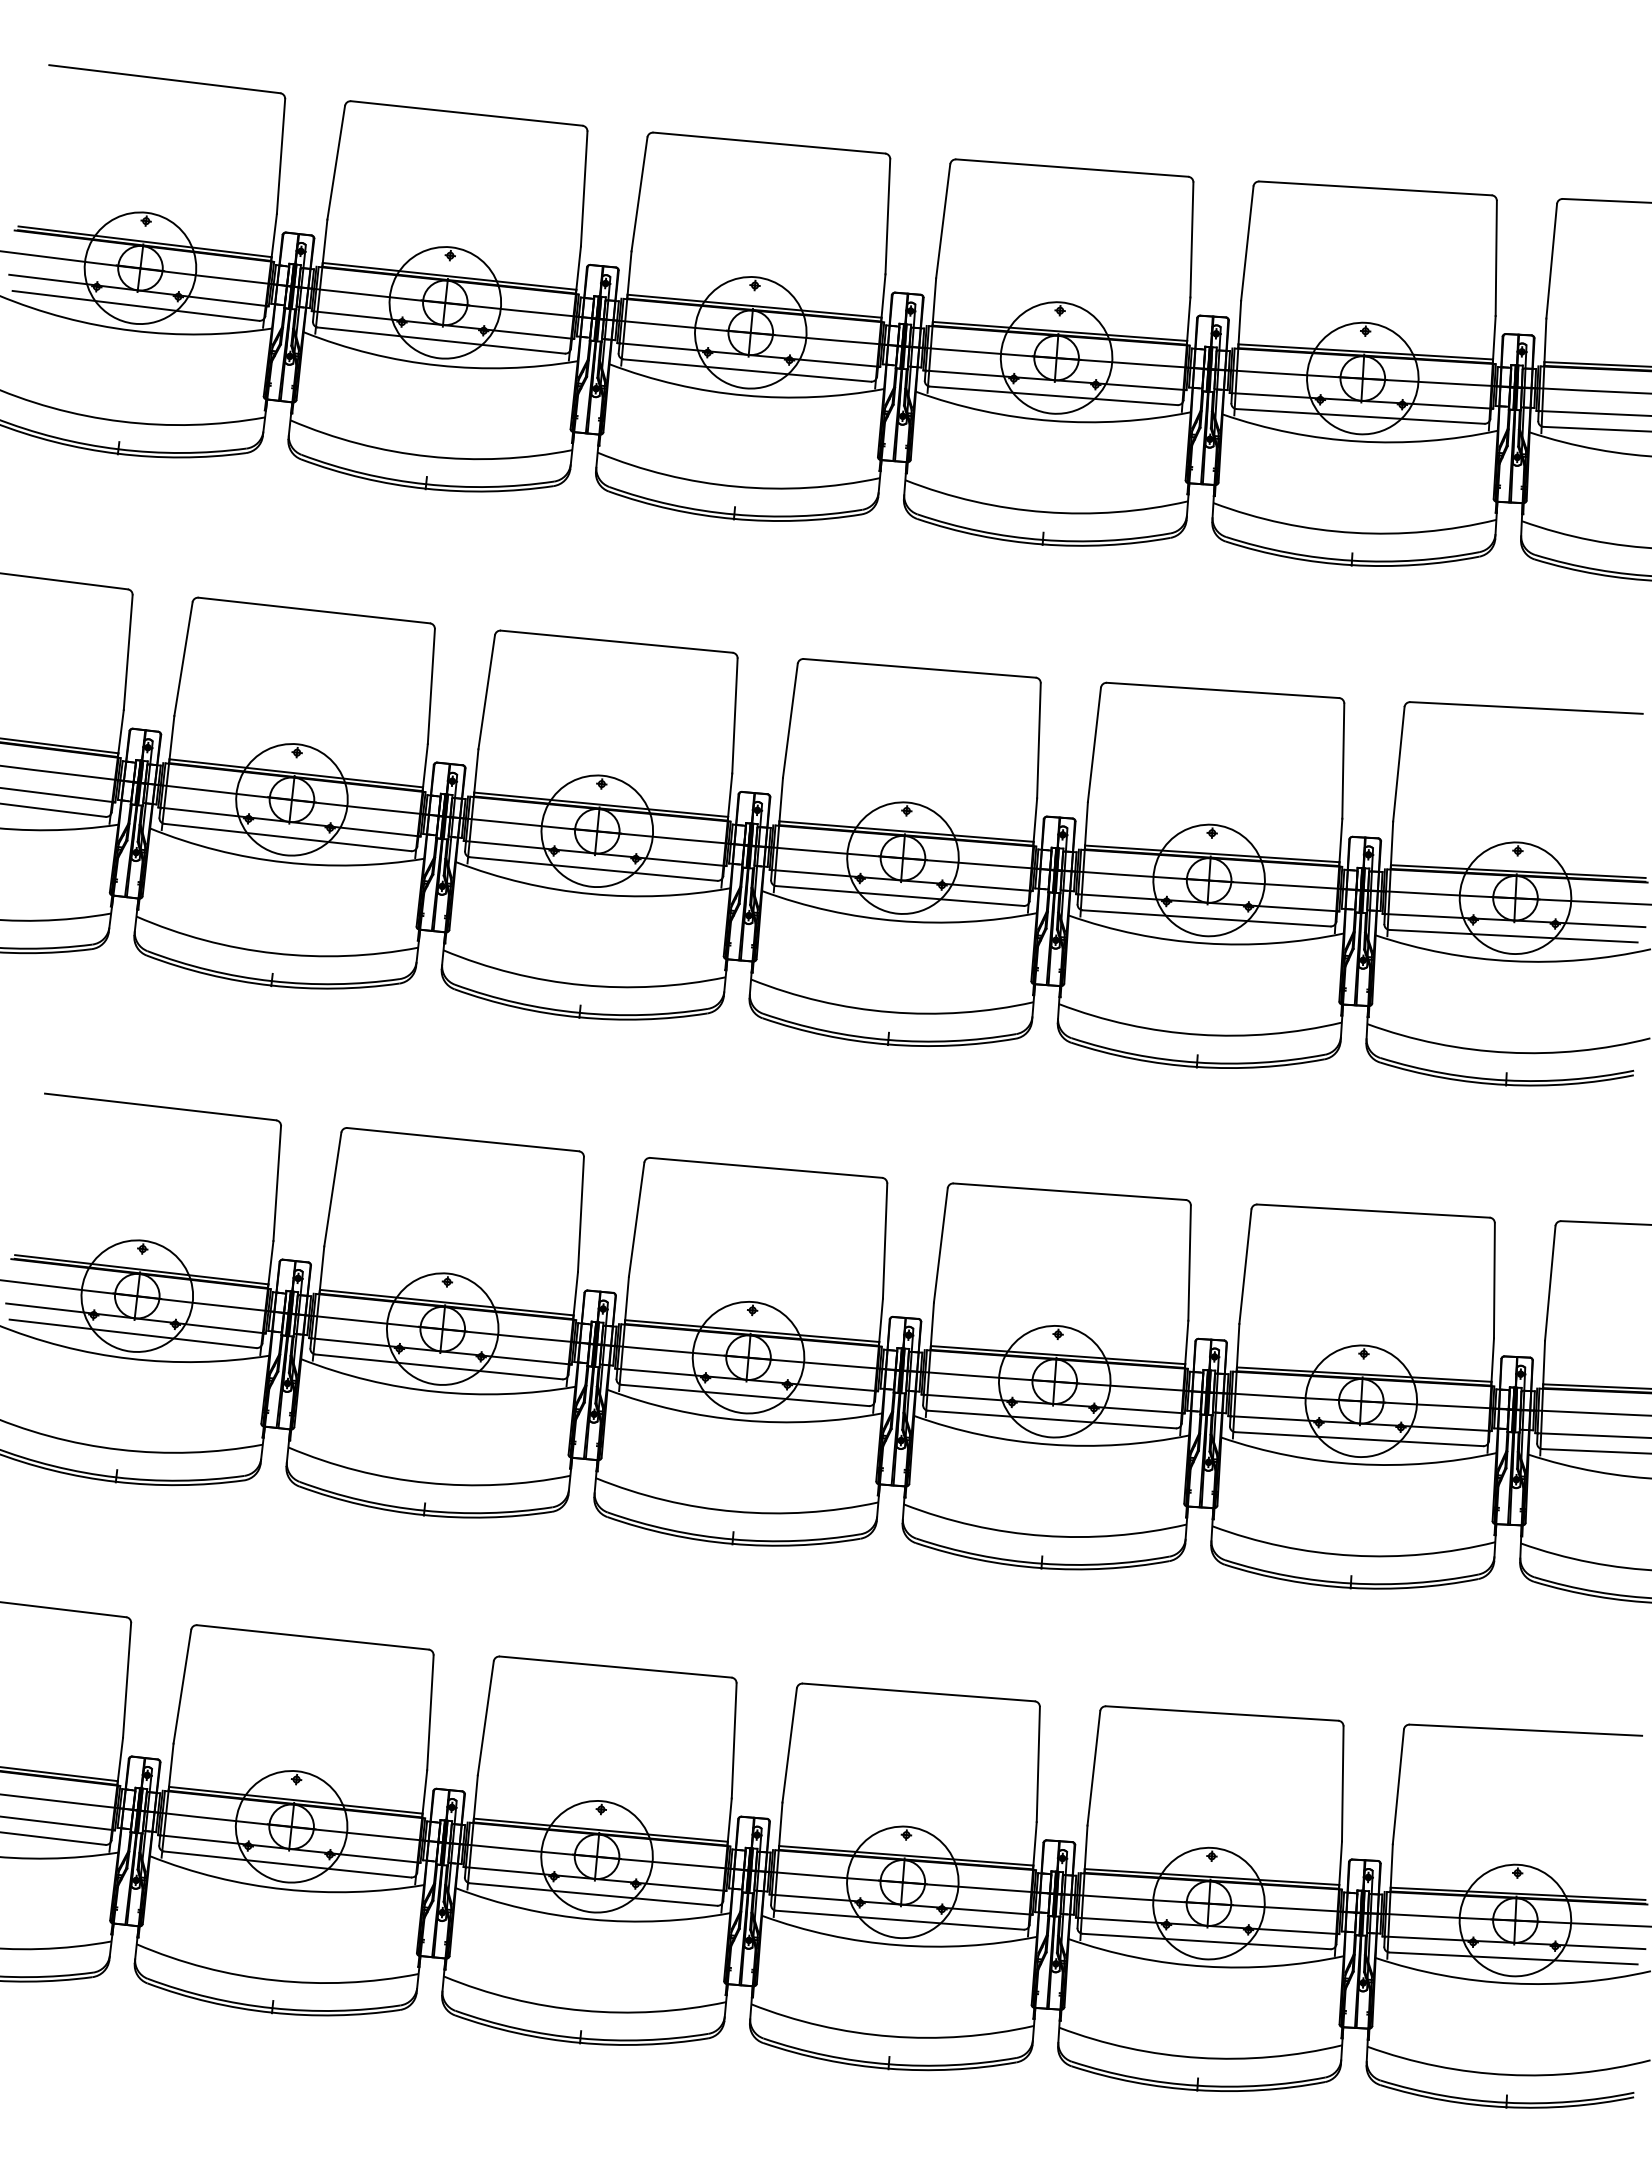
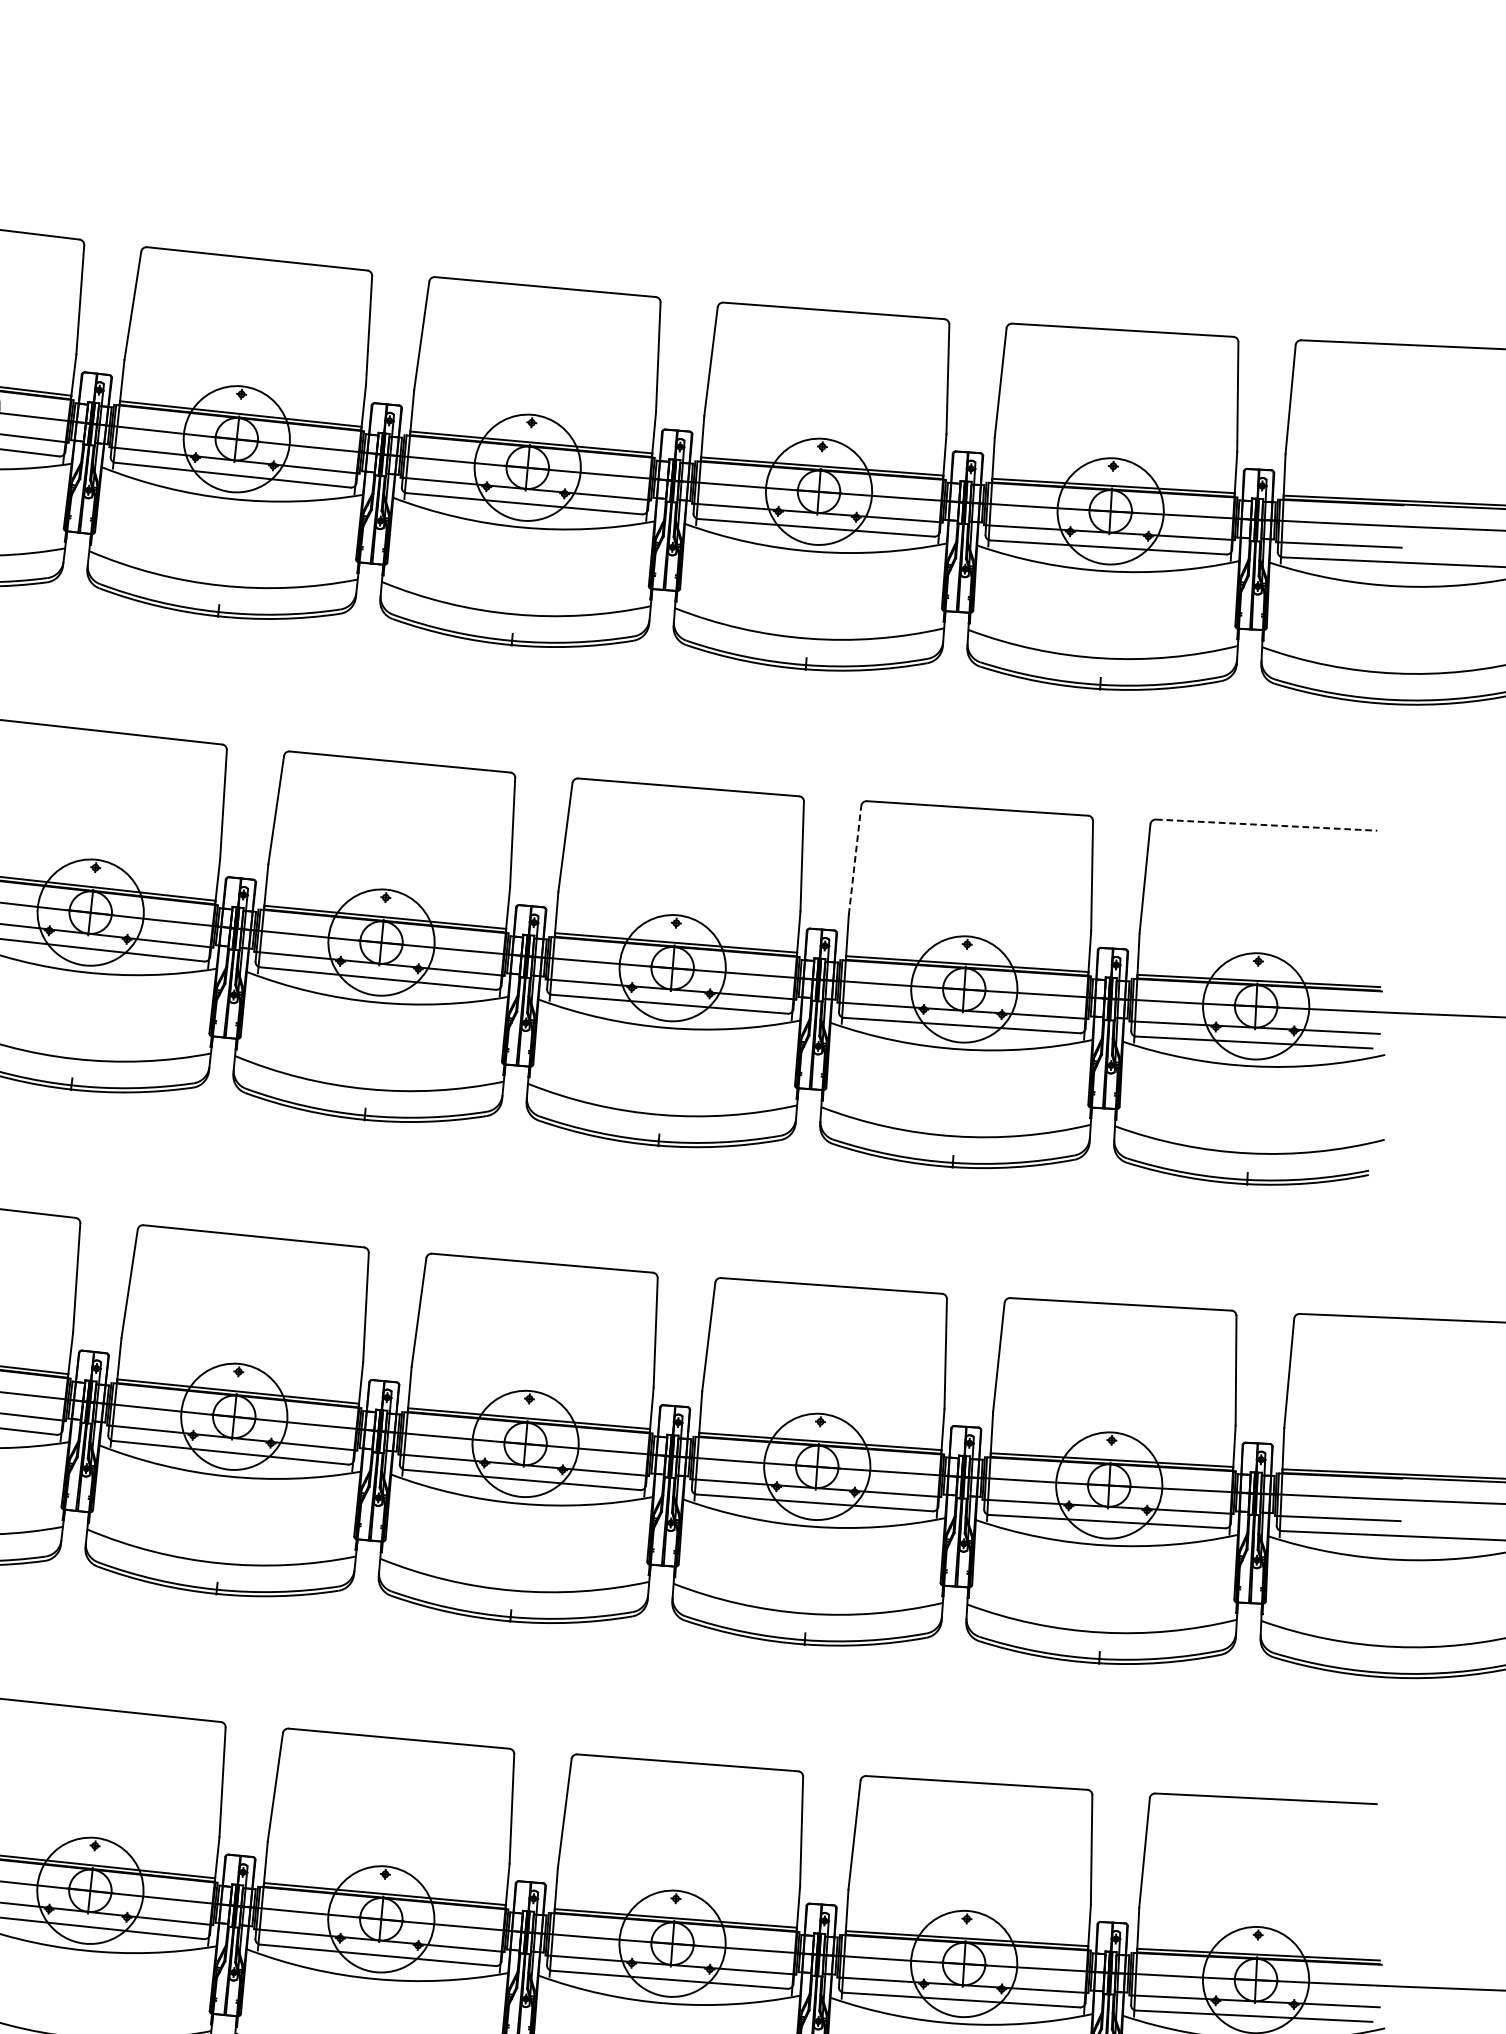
line: (1527, 708) -> (1267, 825), solid -> dashed
line: (1094, 744) -> (855, 859), solid -> dashed

